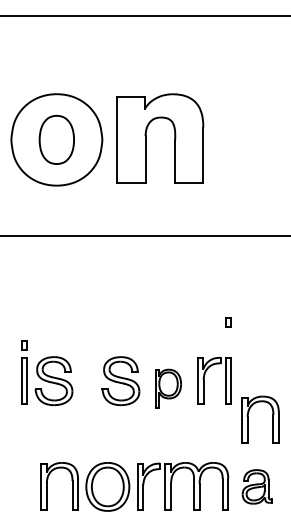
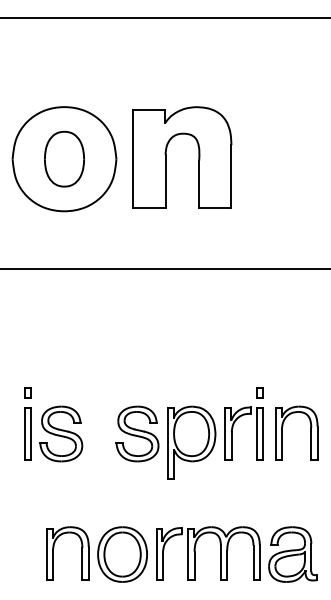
part: (228, 321) -> (259, 392), moved
part: (168, 388) -> (191, 442), size x1.67
part: (248, 419) -> (282, 432), moved
part: (256, 486) -> (292, 554), size x1.43

